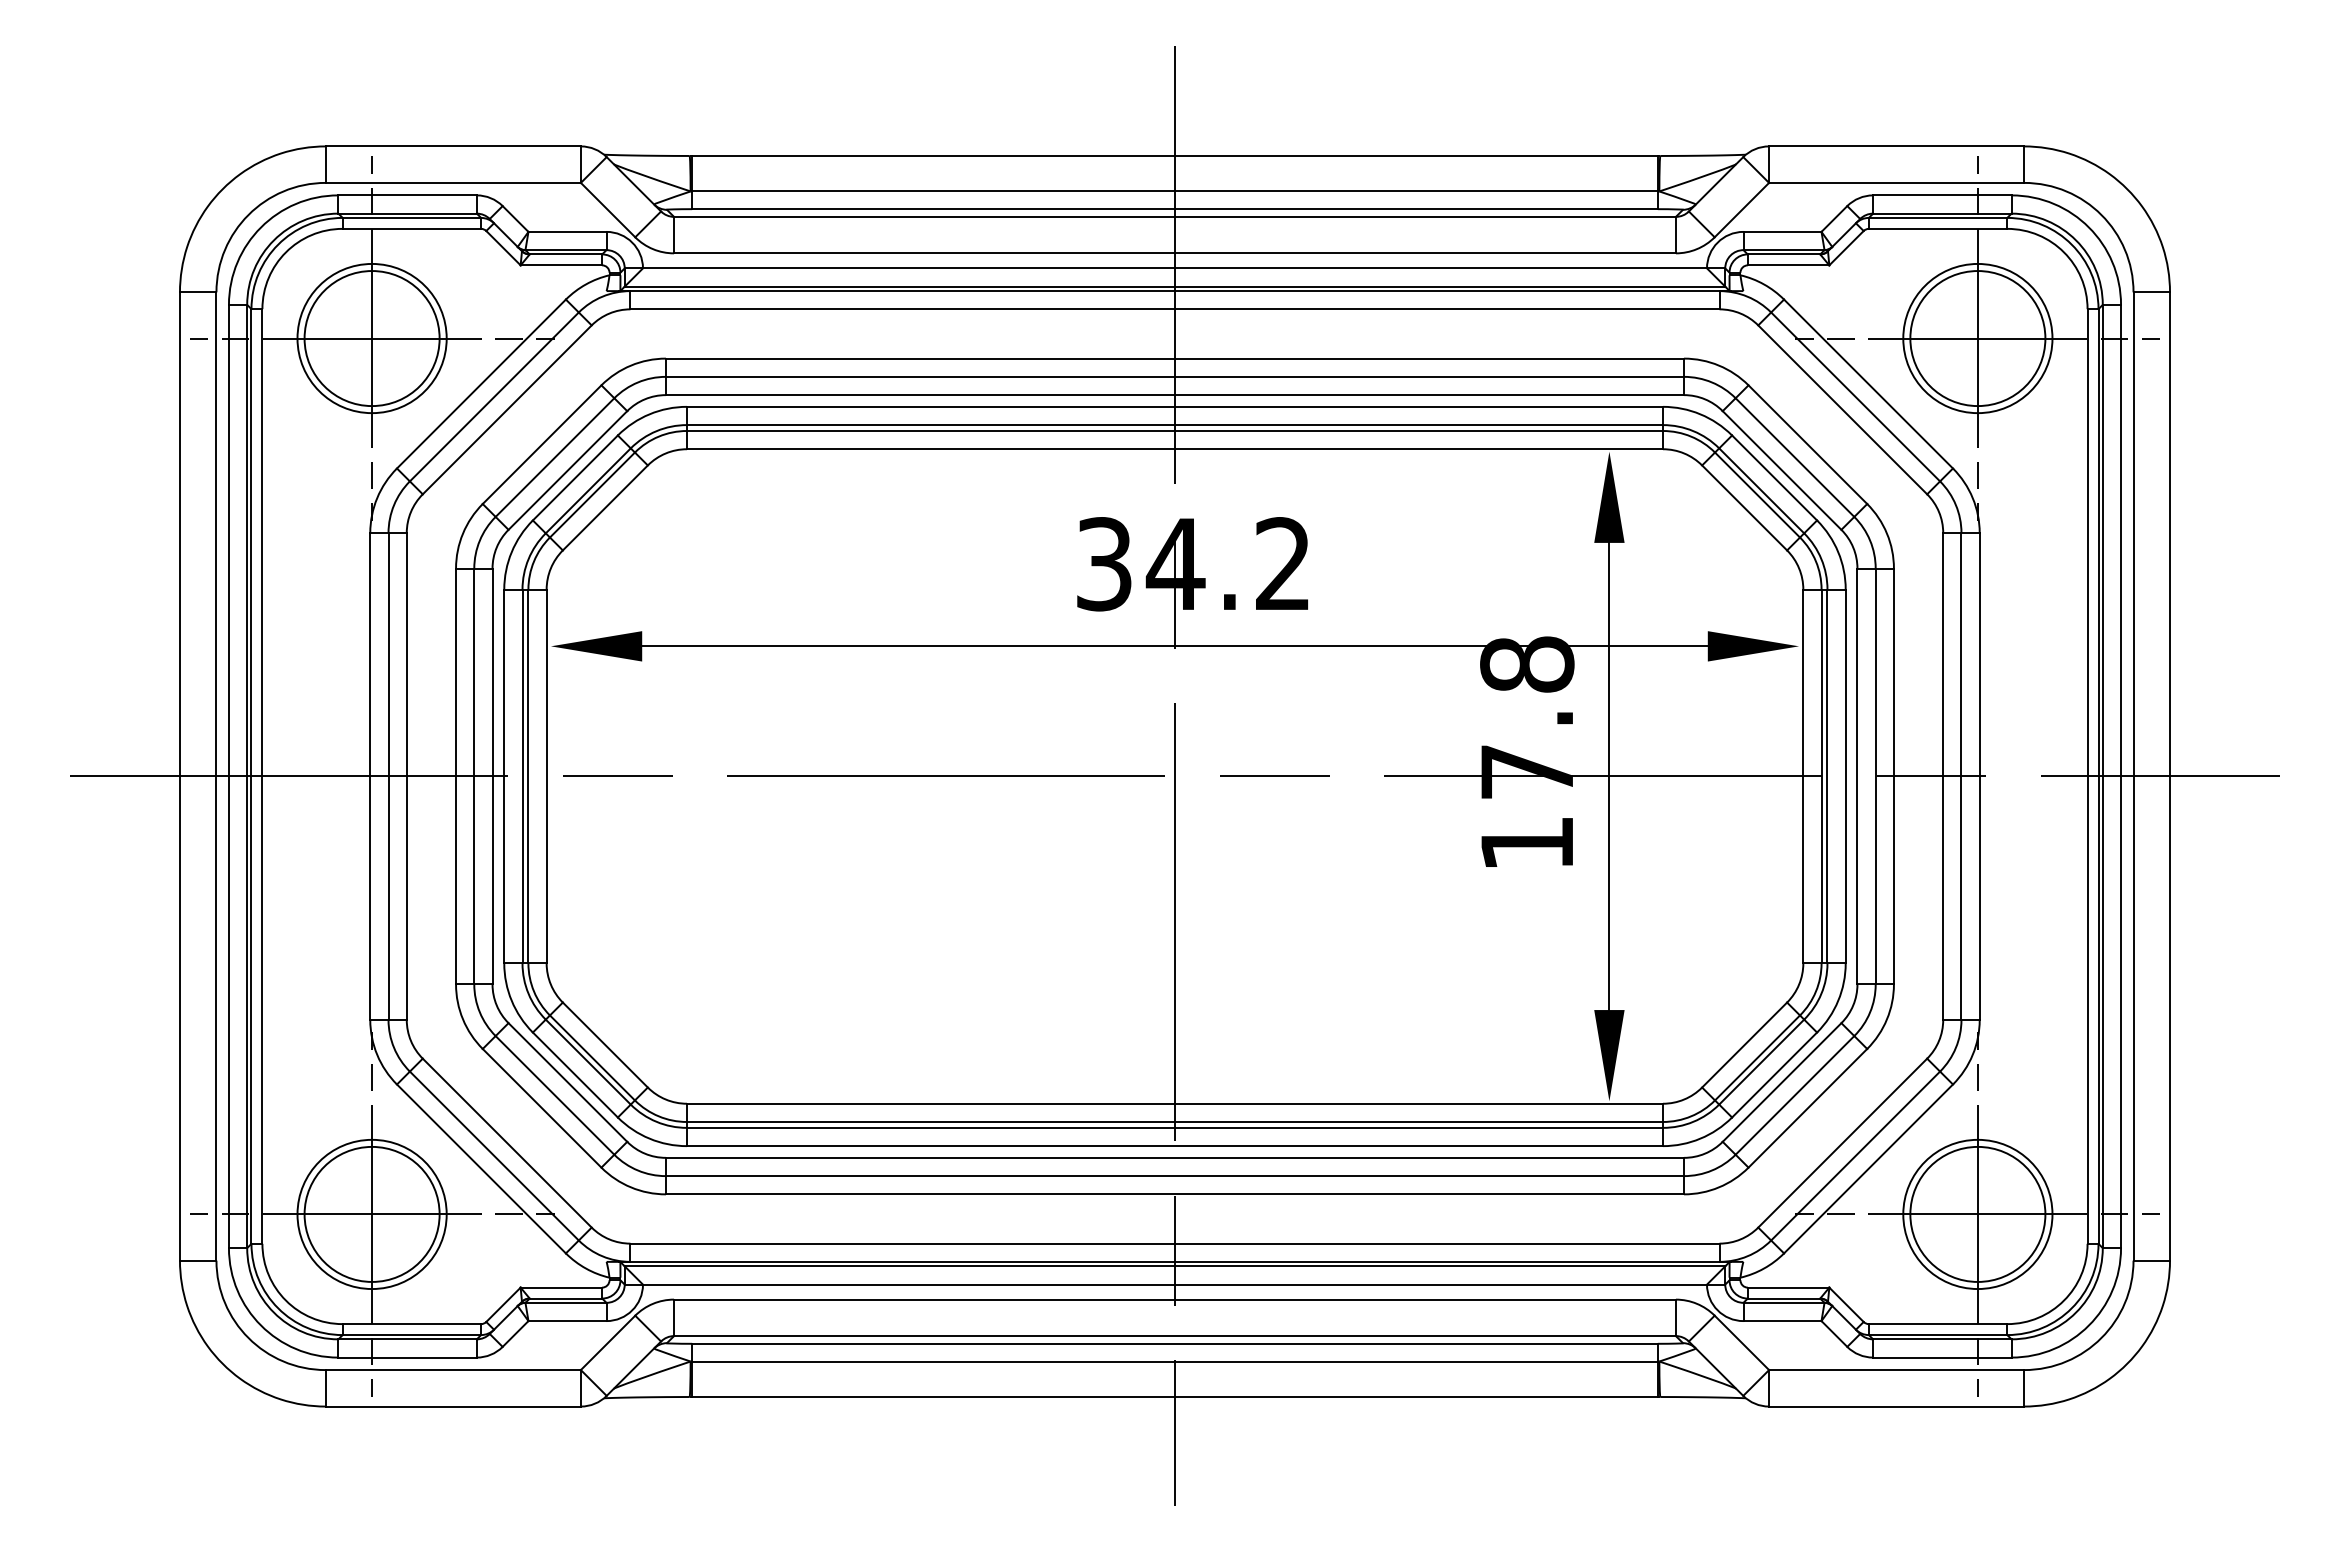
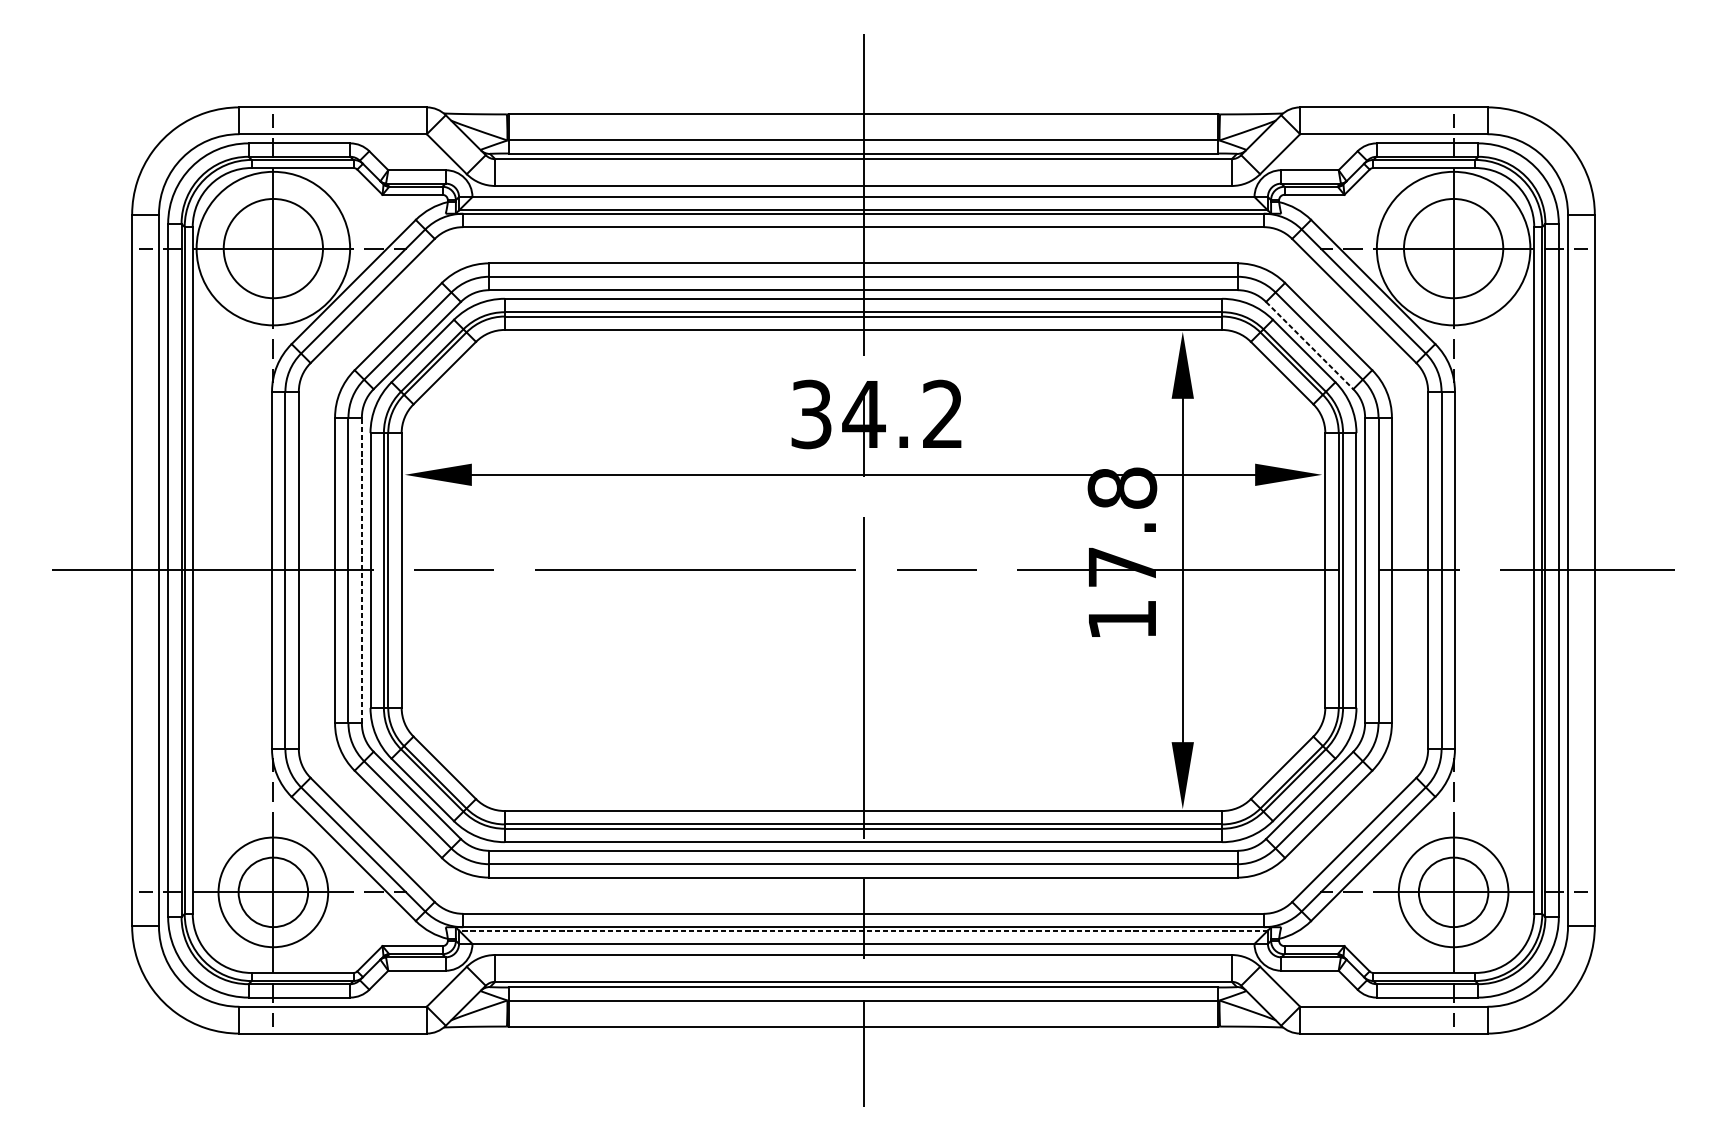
circle: (371, 338) -> (272, 248), size x1.4
circle: (1977, 338) -> (1453, 248), size x1.4
line: (1782, 470) -> (1310, 345), solid -> dashed
line: (492, 776) -> (361, 570), solid -> dashed
circle: (371, 1213) -> (272, 891), size x0.7
circle: (1977, 1213) -> (1453, 891), size x0.7
line: (1174, 1266) -> (863, 930), solid -> dashed

